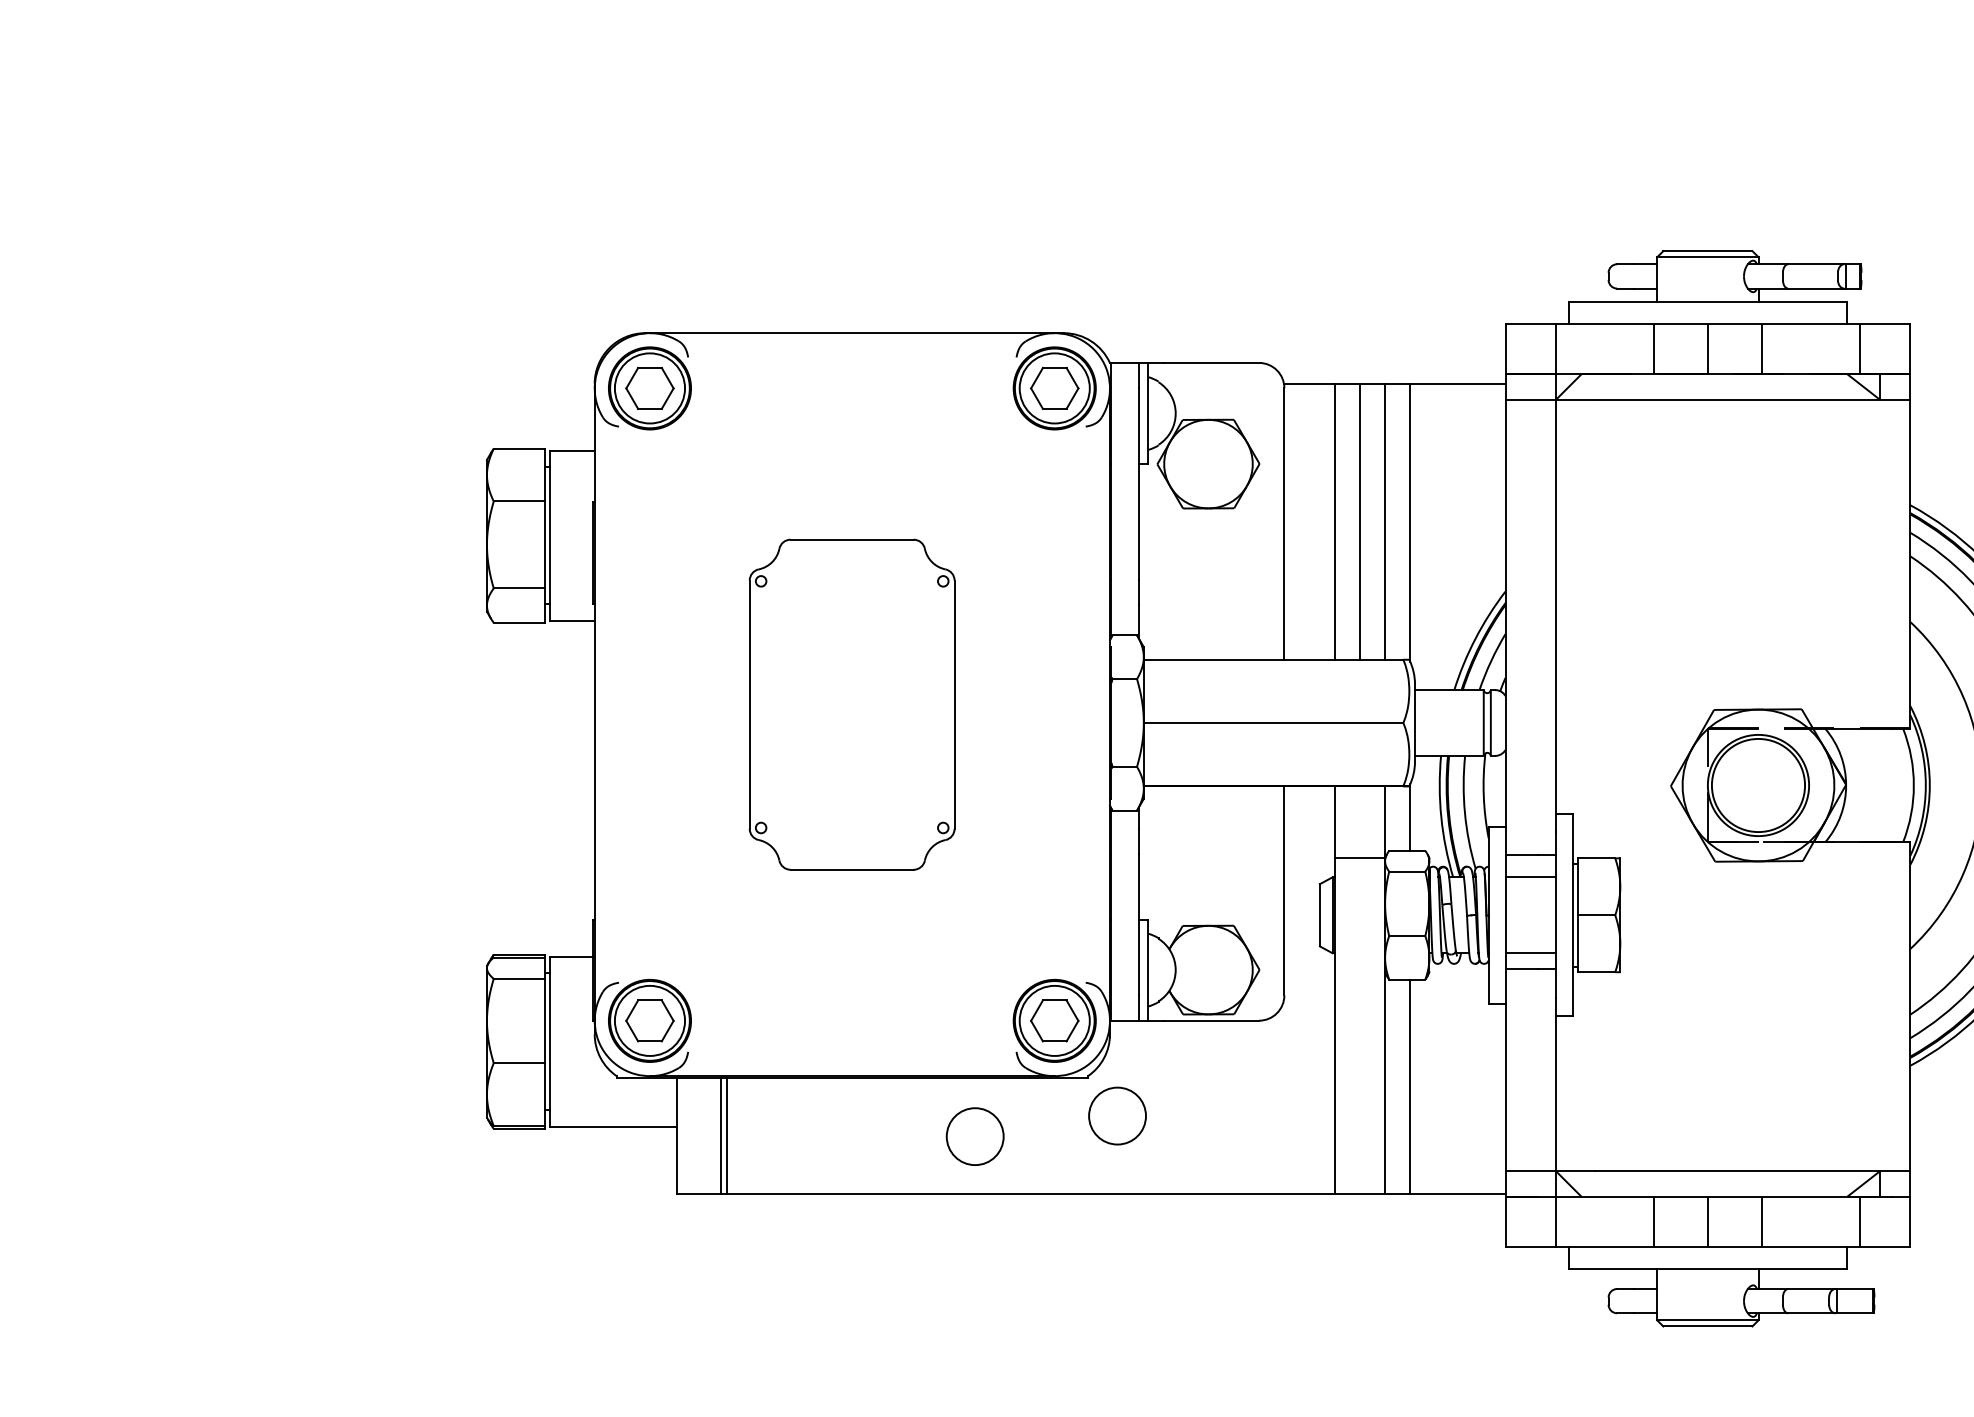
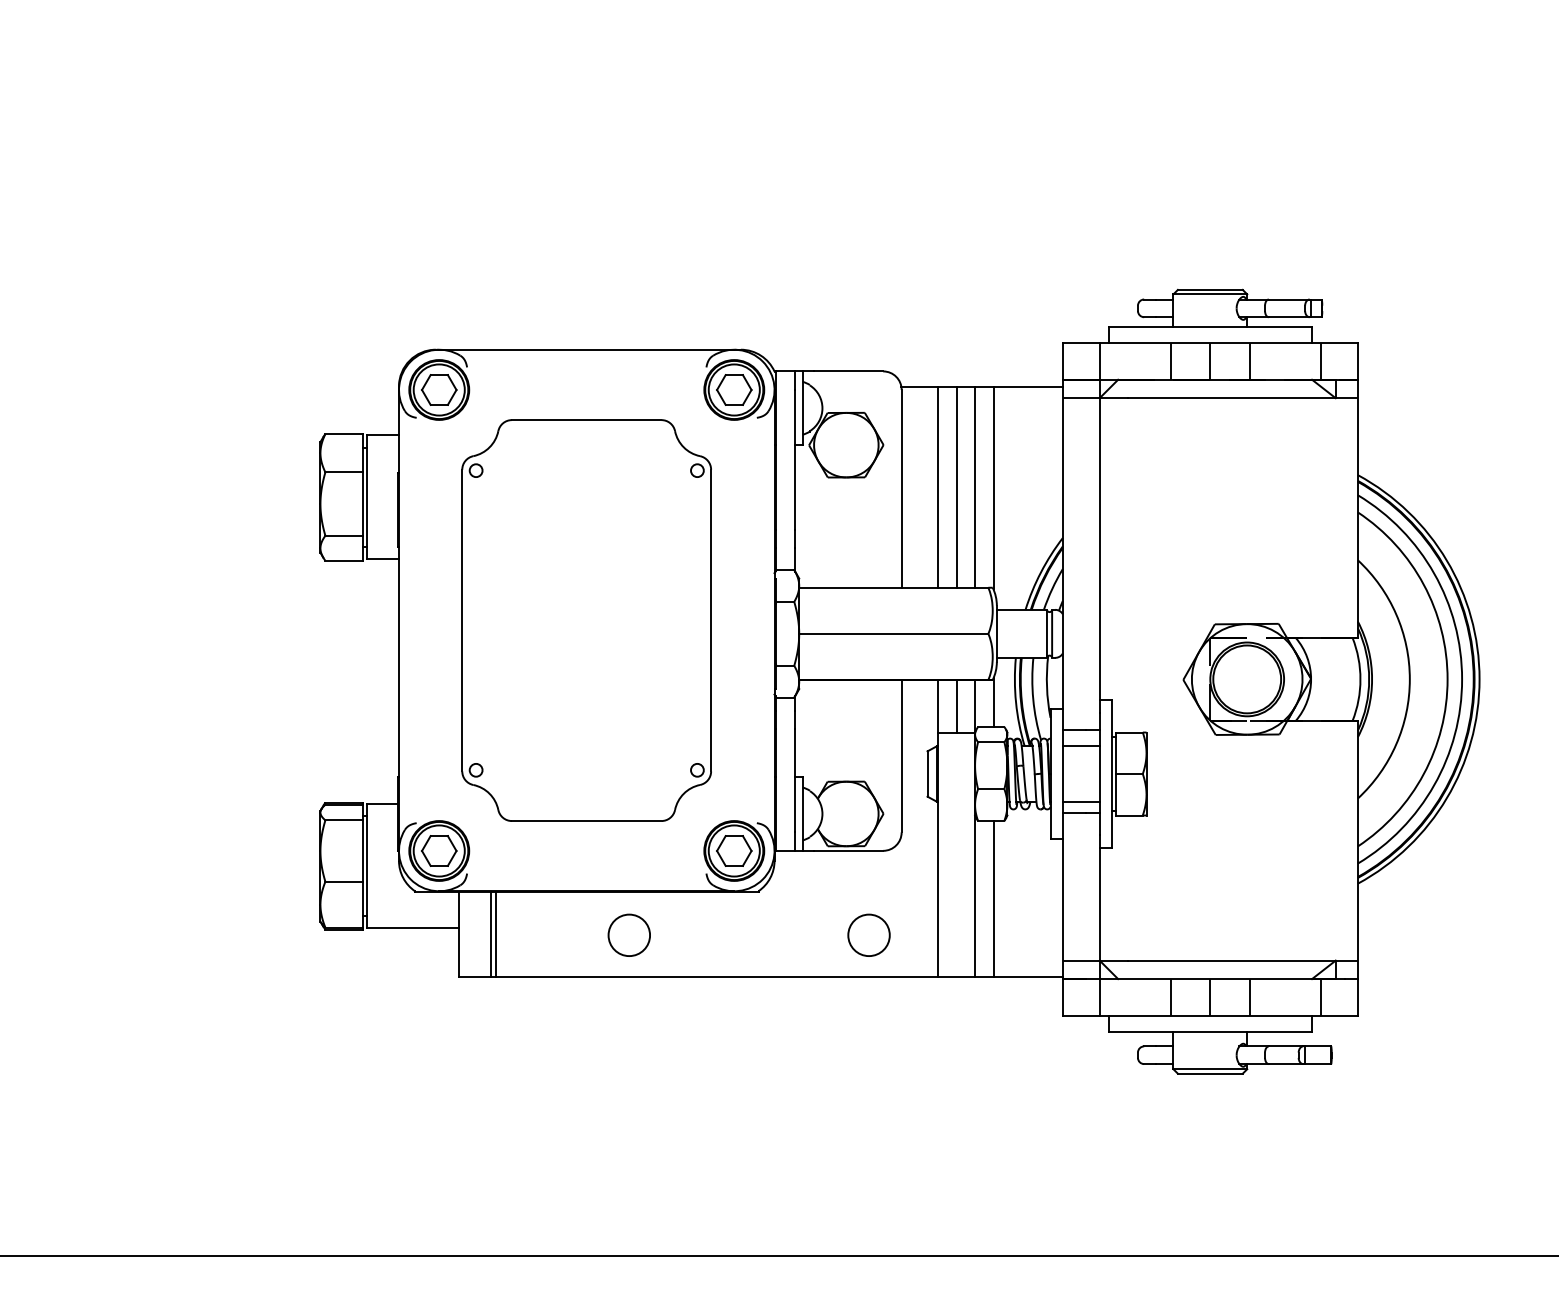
part: (851, 704) -> (586, 620), size x1.67
line: (1359, 821) -> (956, 705), added
circle: (1116, 1114) -> (868, 934), moved
circle: (974, 1135) -> (628, 934), moved

